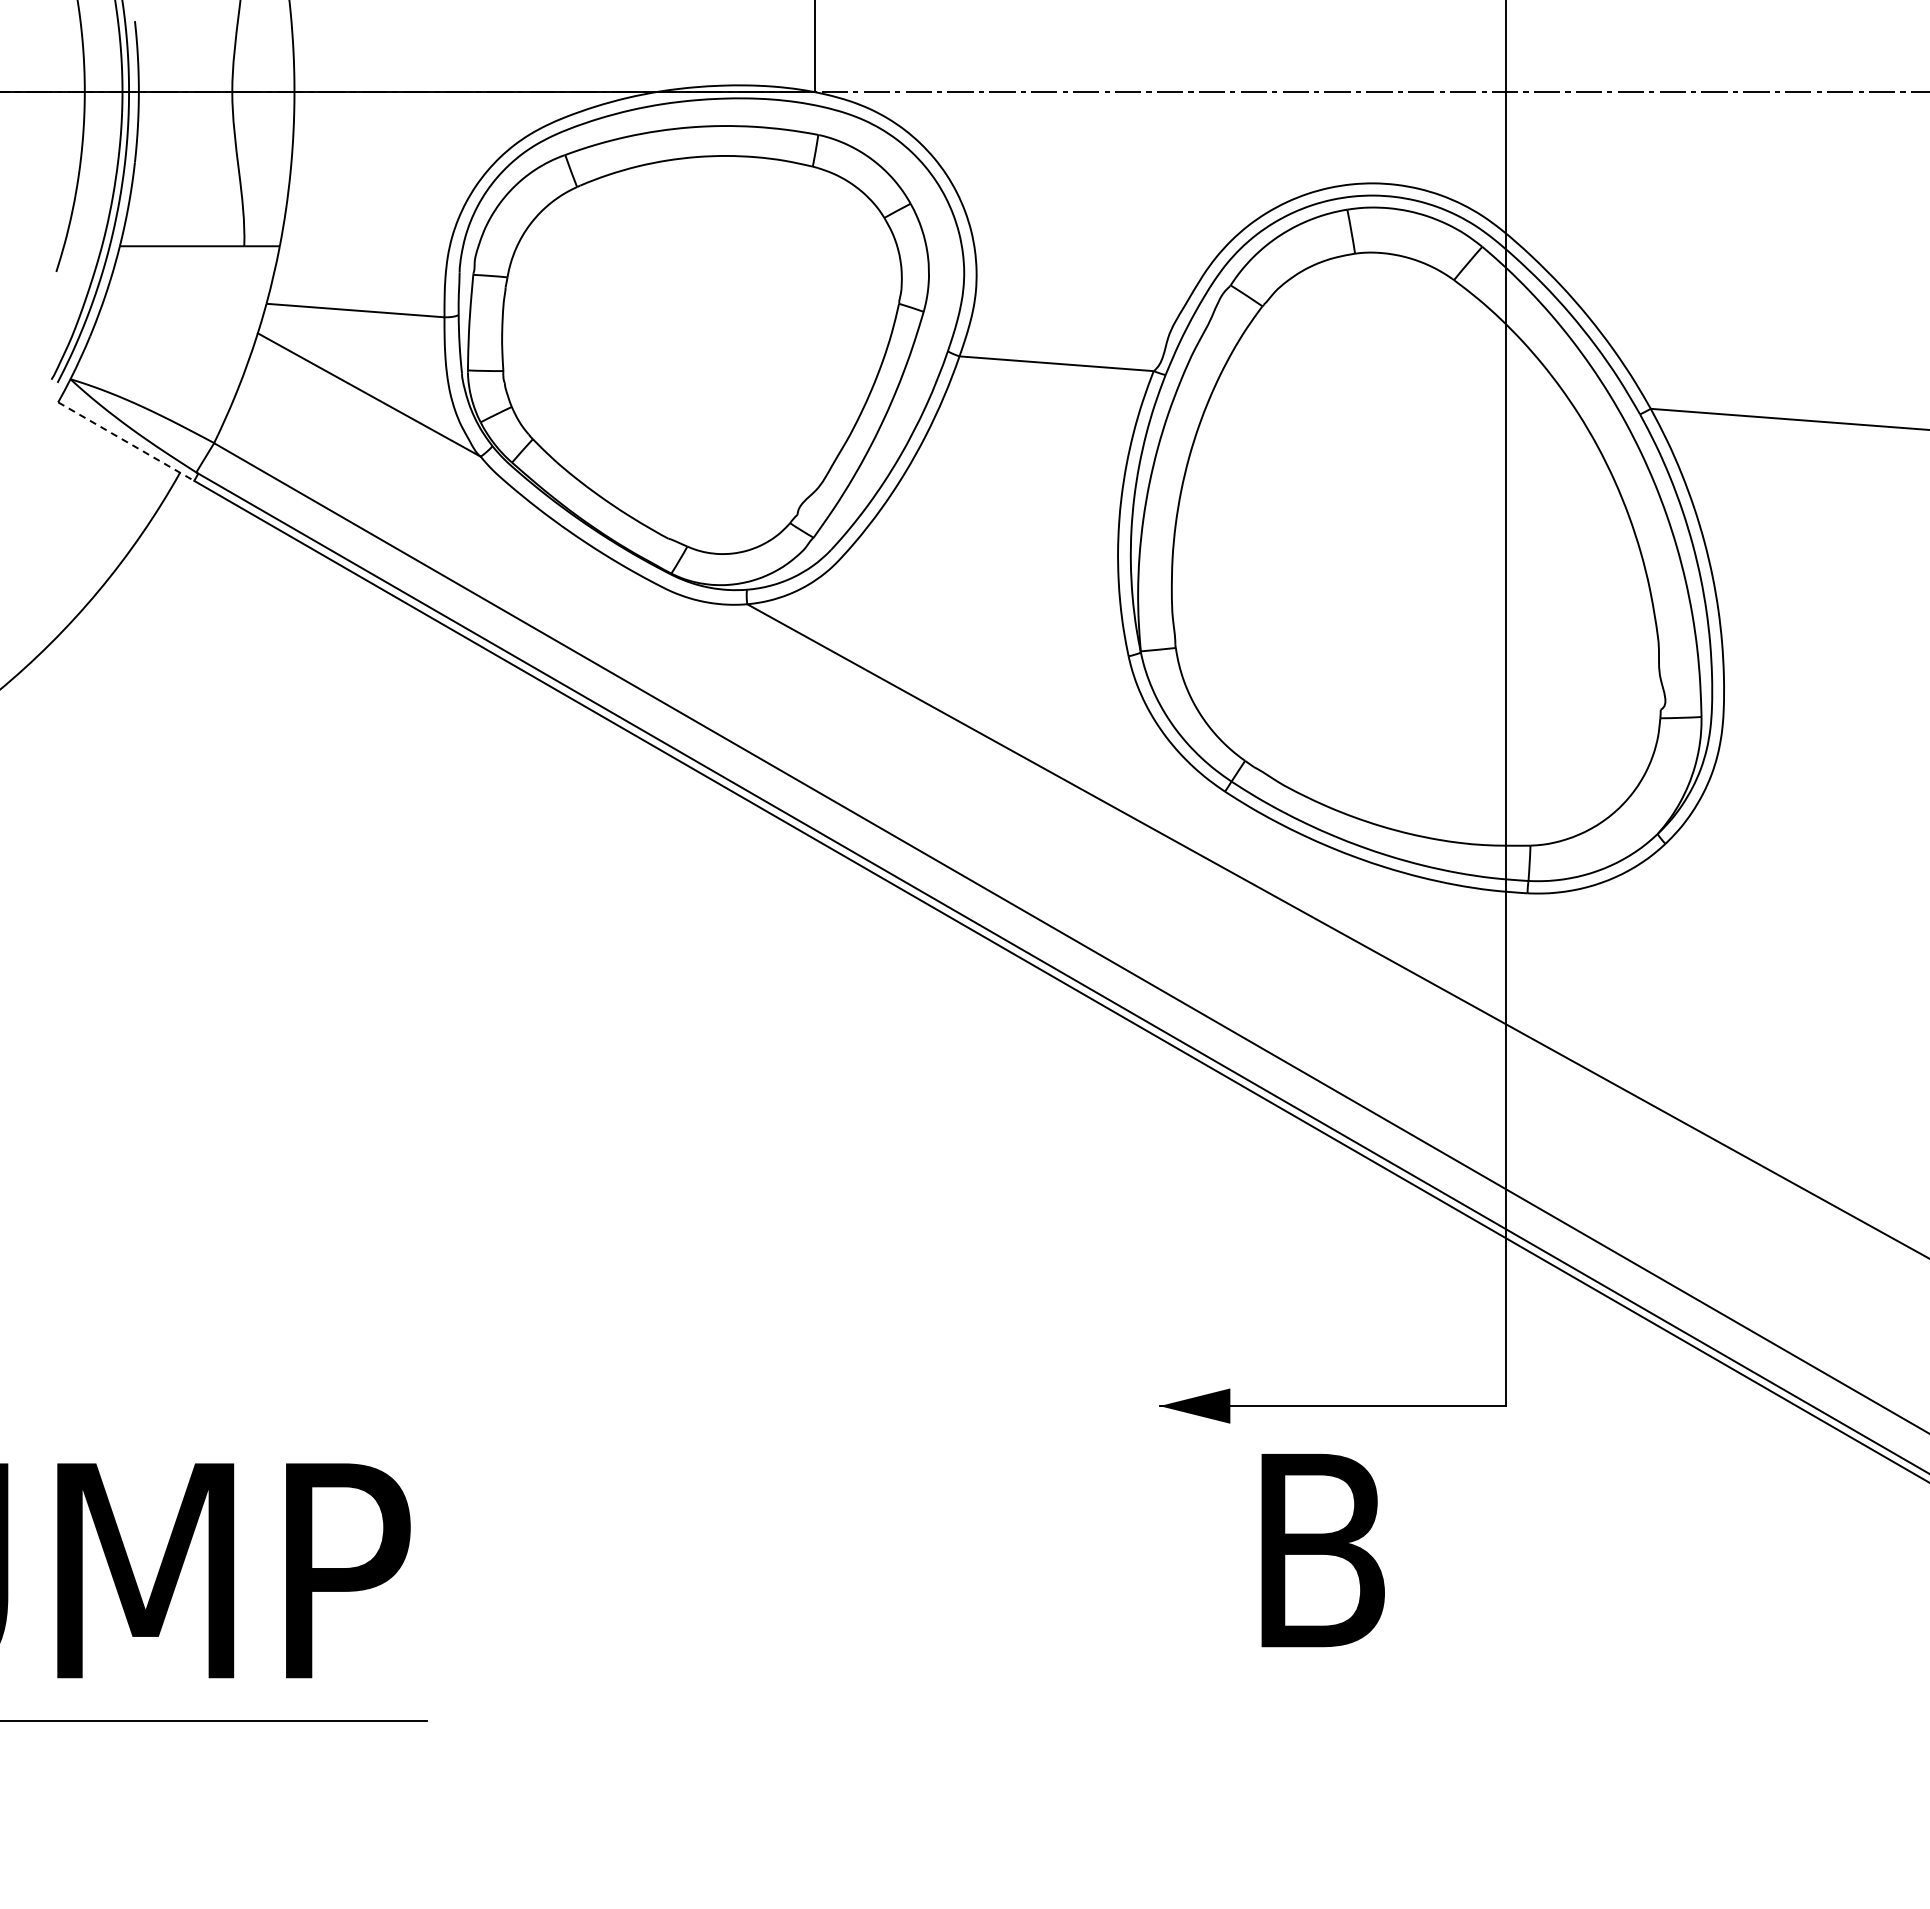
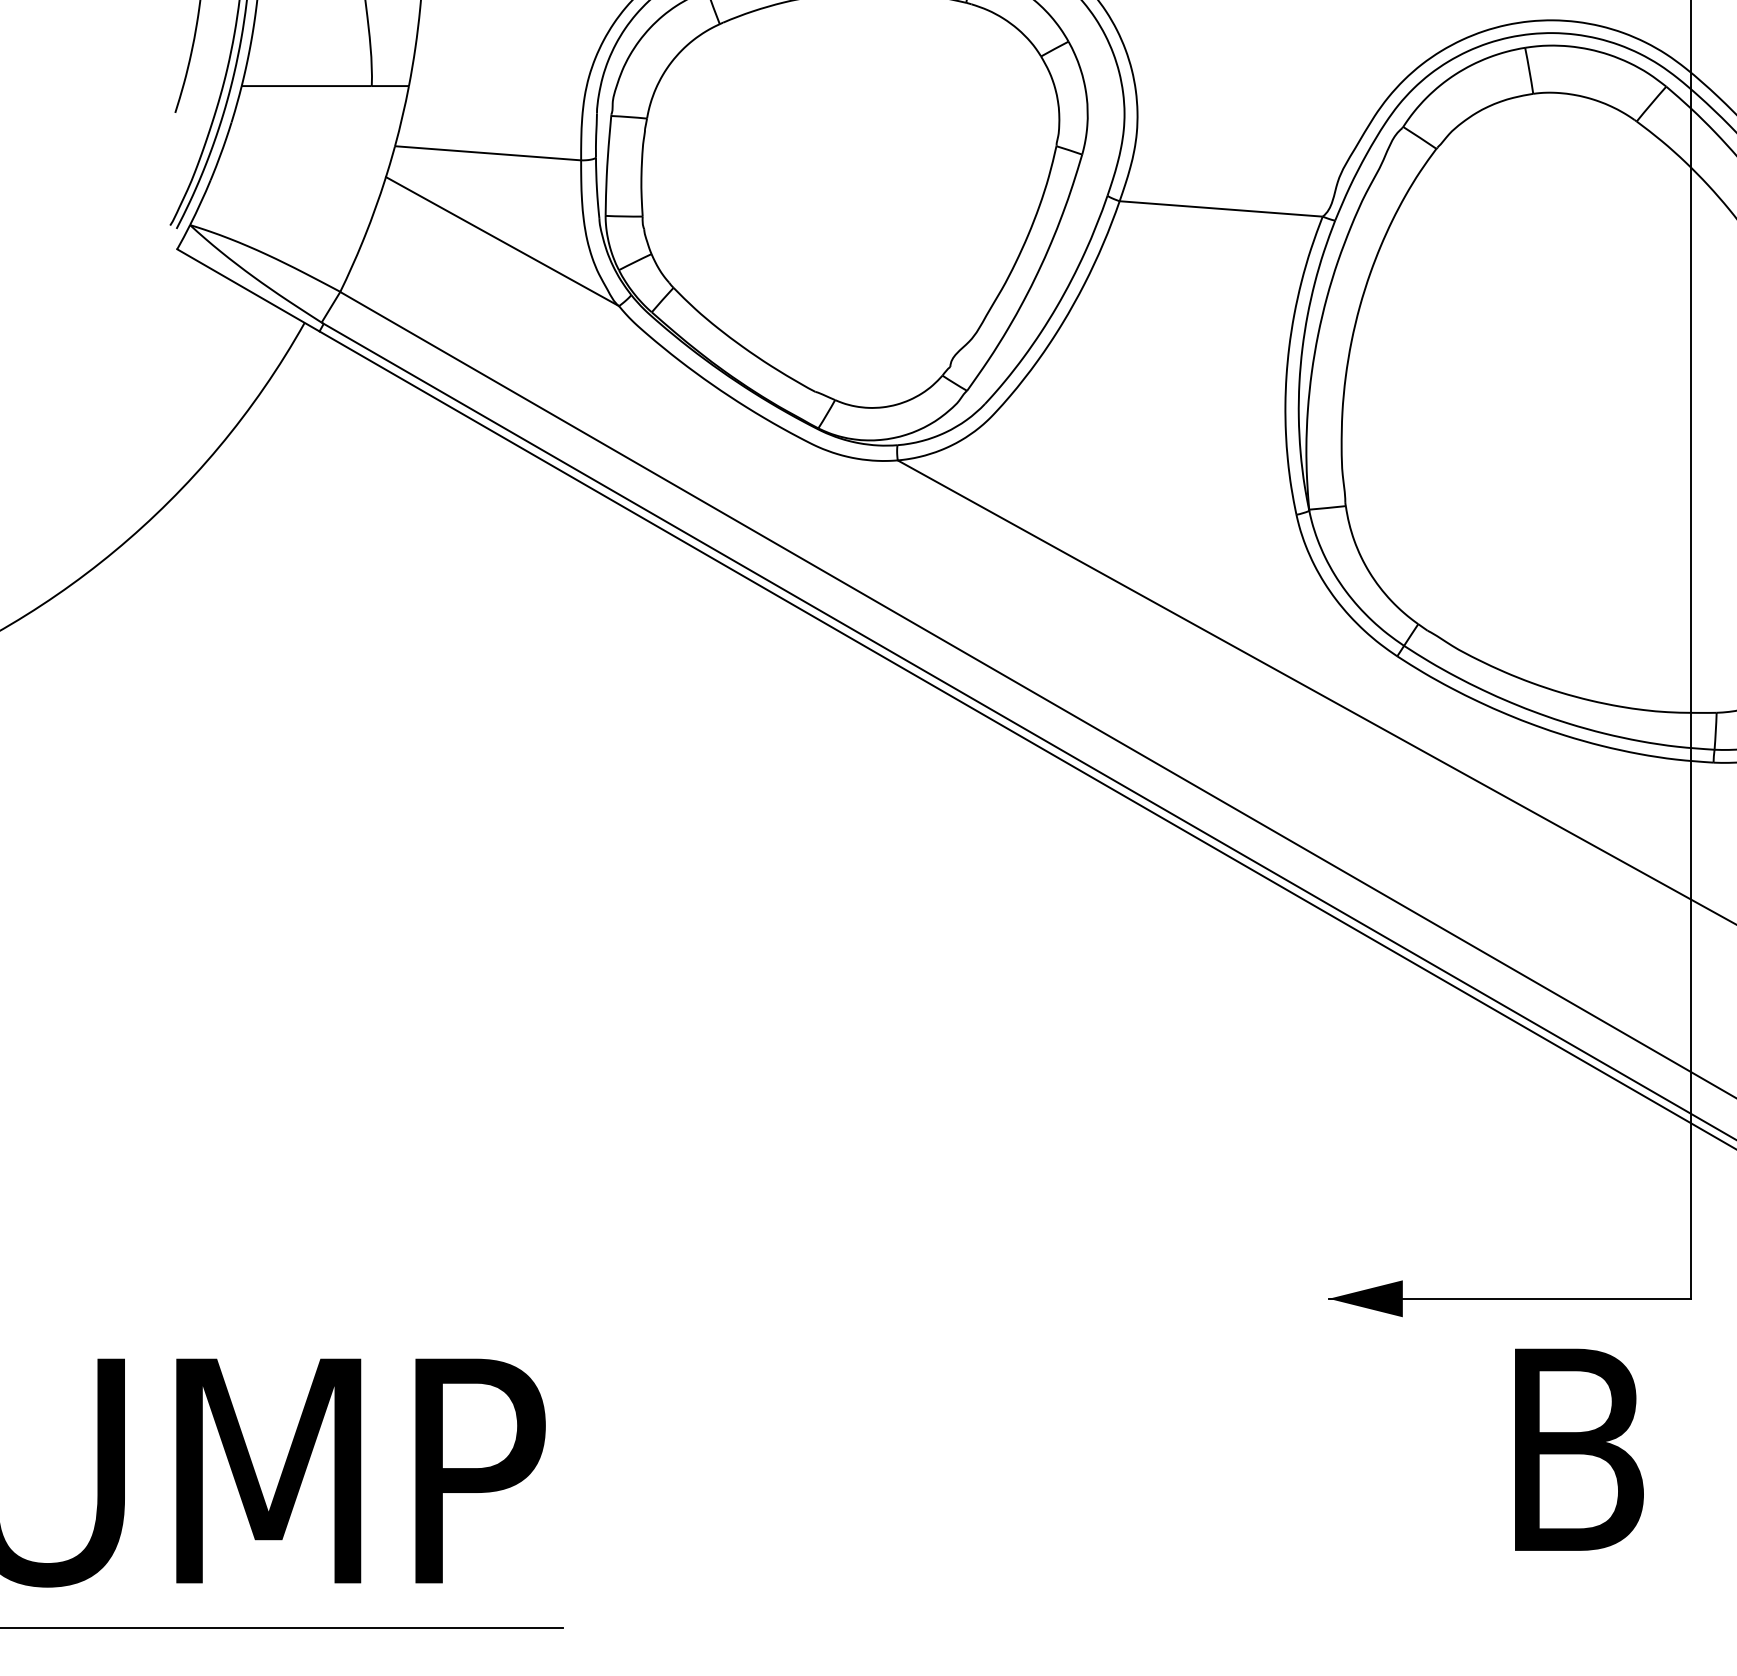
line: (126, 441) -> (248, 290), dashed -> solid
text: (1322, 1550) -> (1578, 1449), moved

